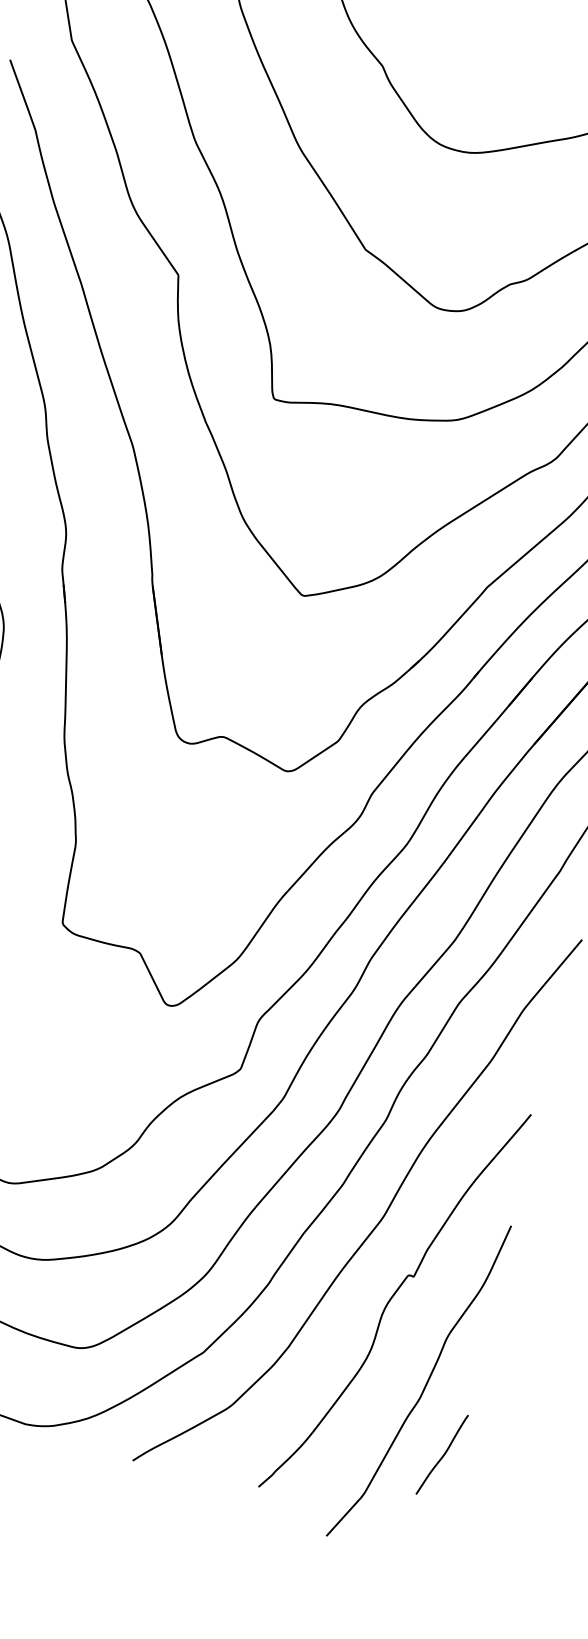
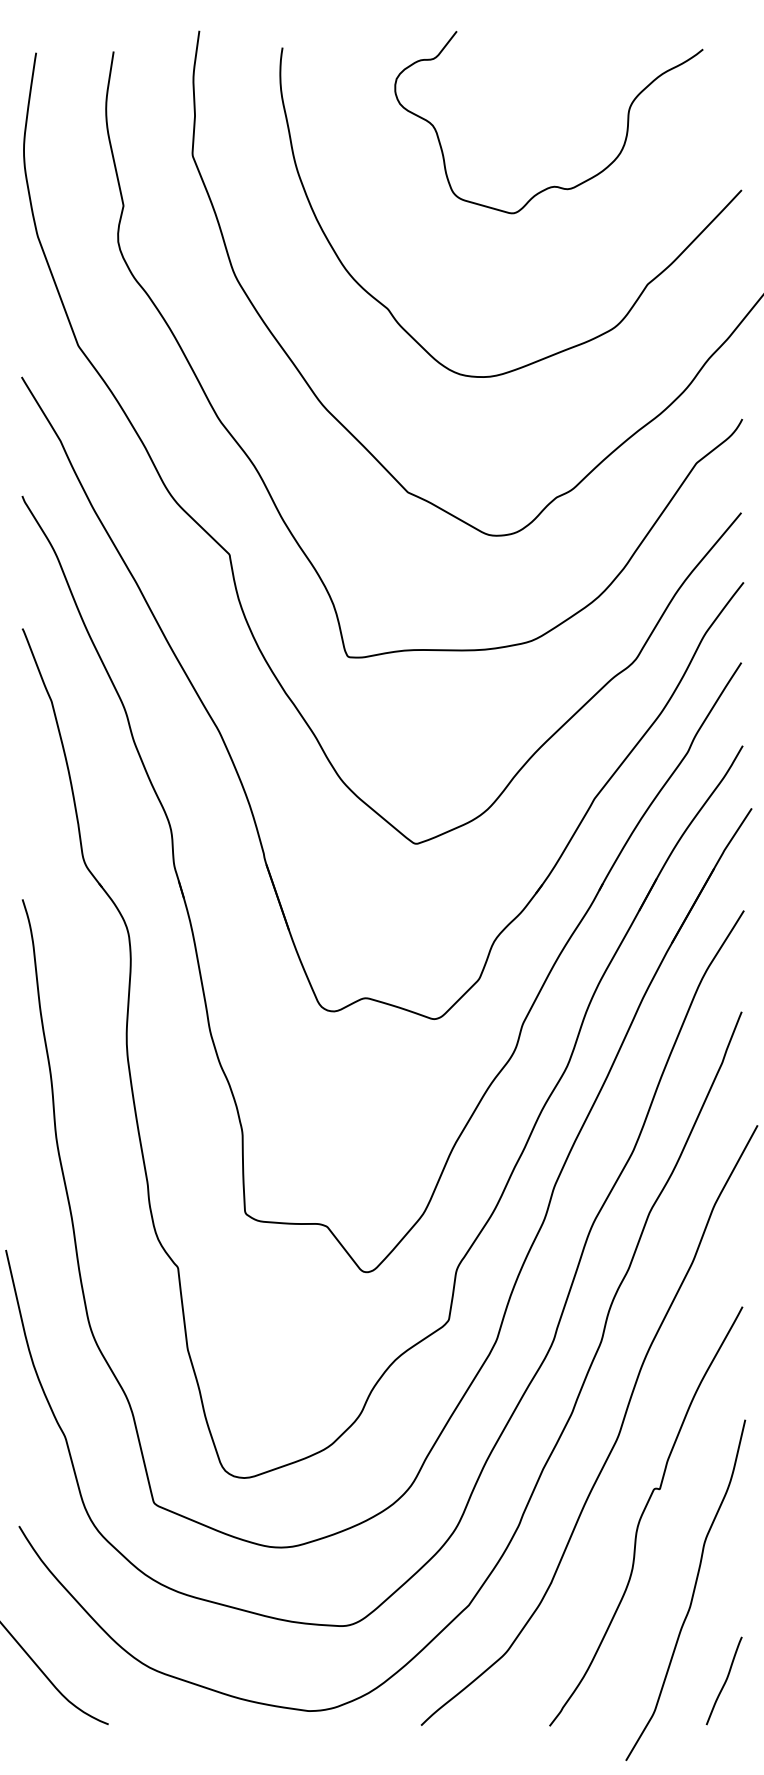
curve: (442, 1455) -> (724, 1681), moved

